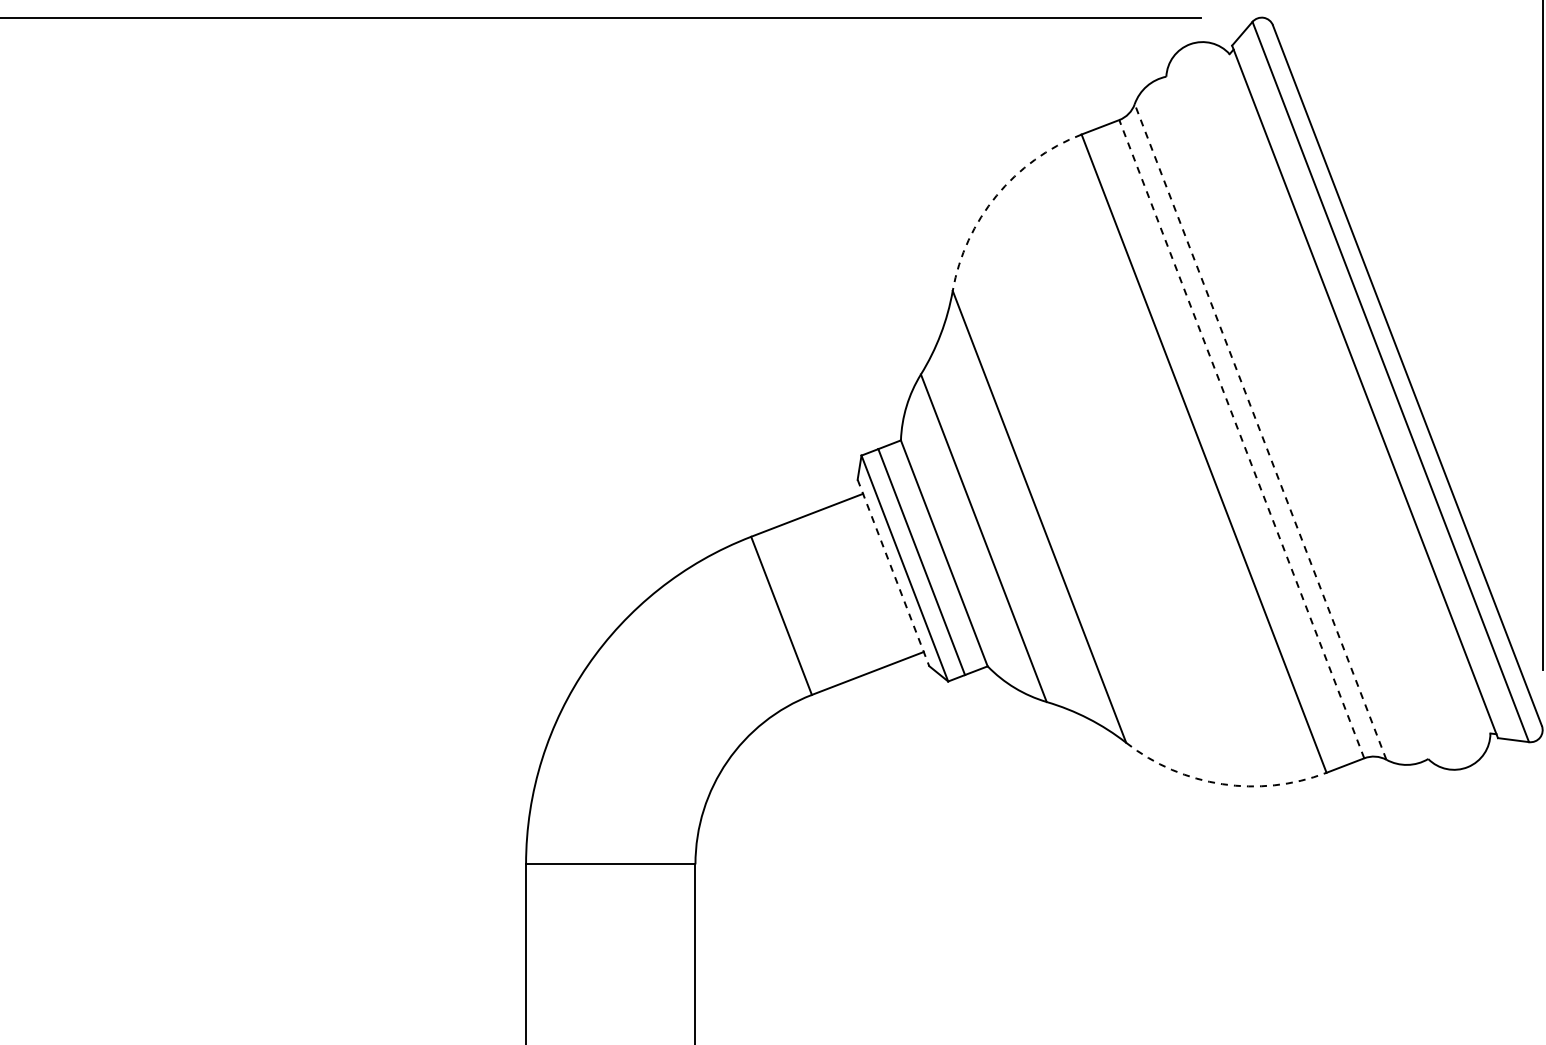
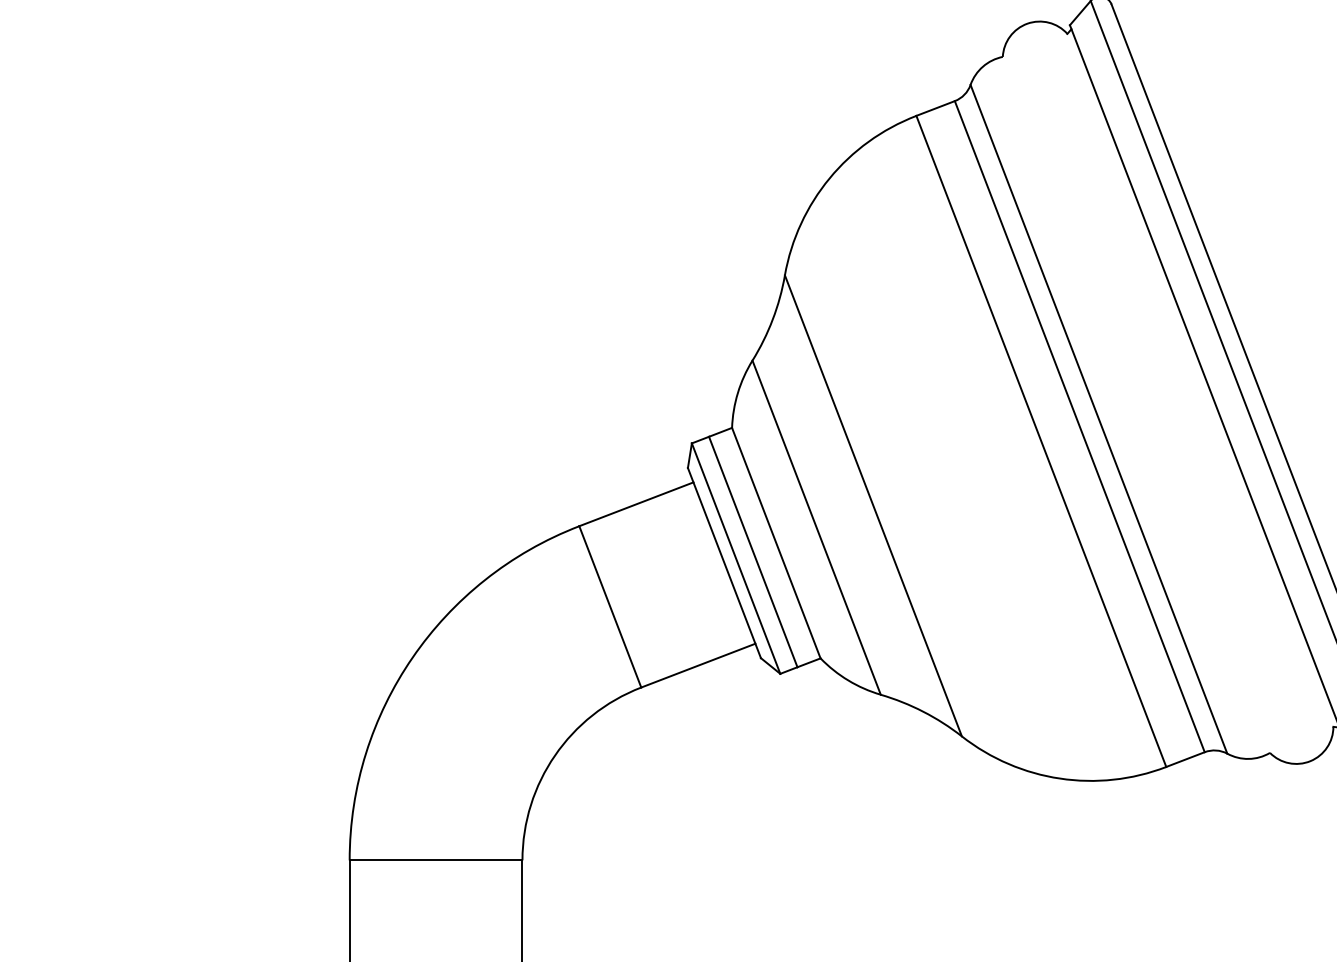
arc: (996, 195) -> (829, 178), dashed -> solid
line: (1260, 431) -> (1098, 418), dashed -> solid
line: (1241, 439) -> (1079, 426), dashed -> solid
line: (893, 572) -> (724, 562), dashed -> solid
arc: (1222, 784) -> (1060, 778), dashed -> solid

